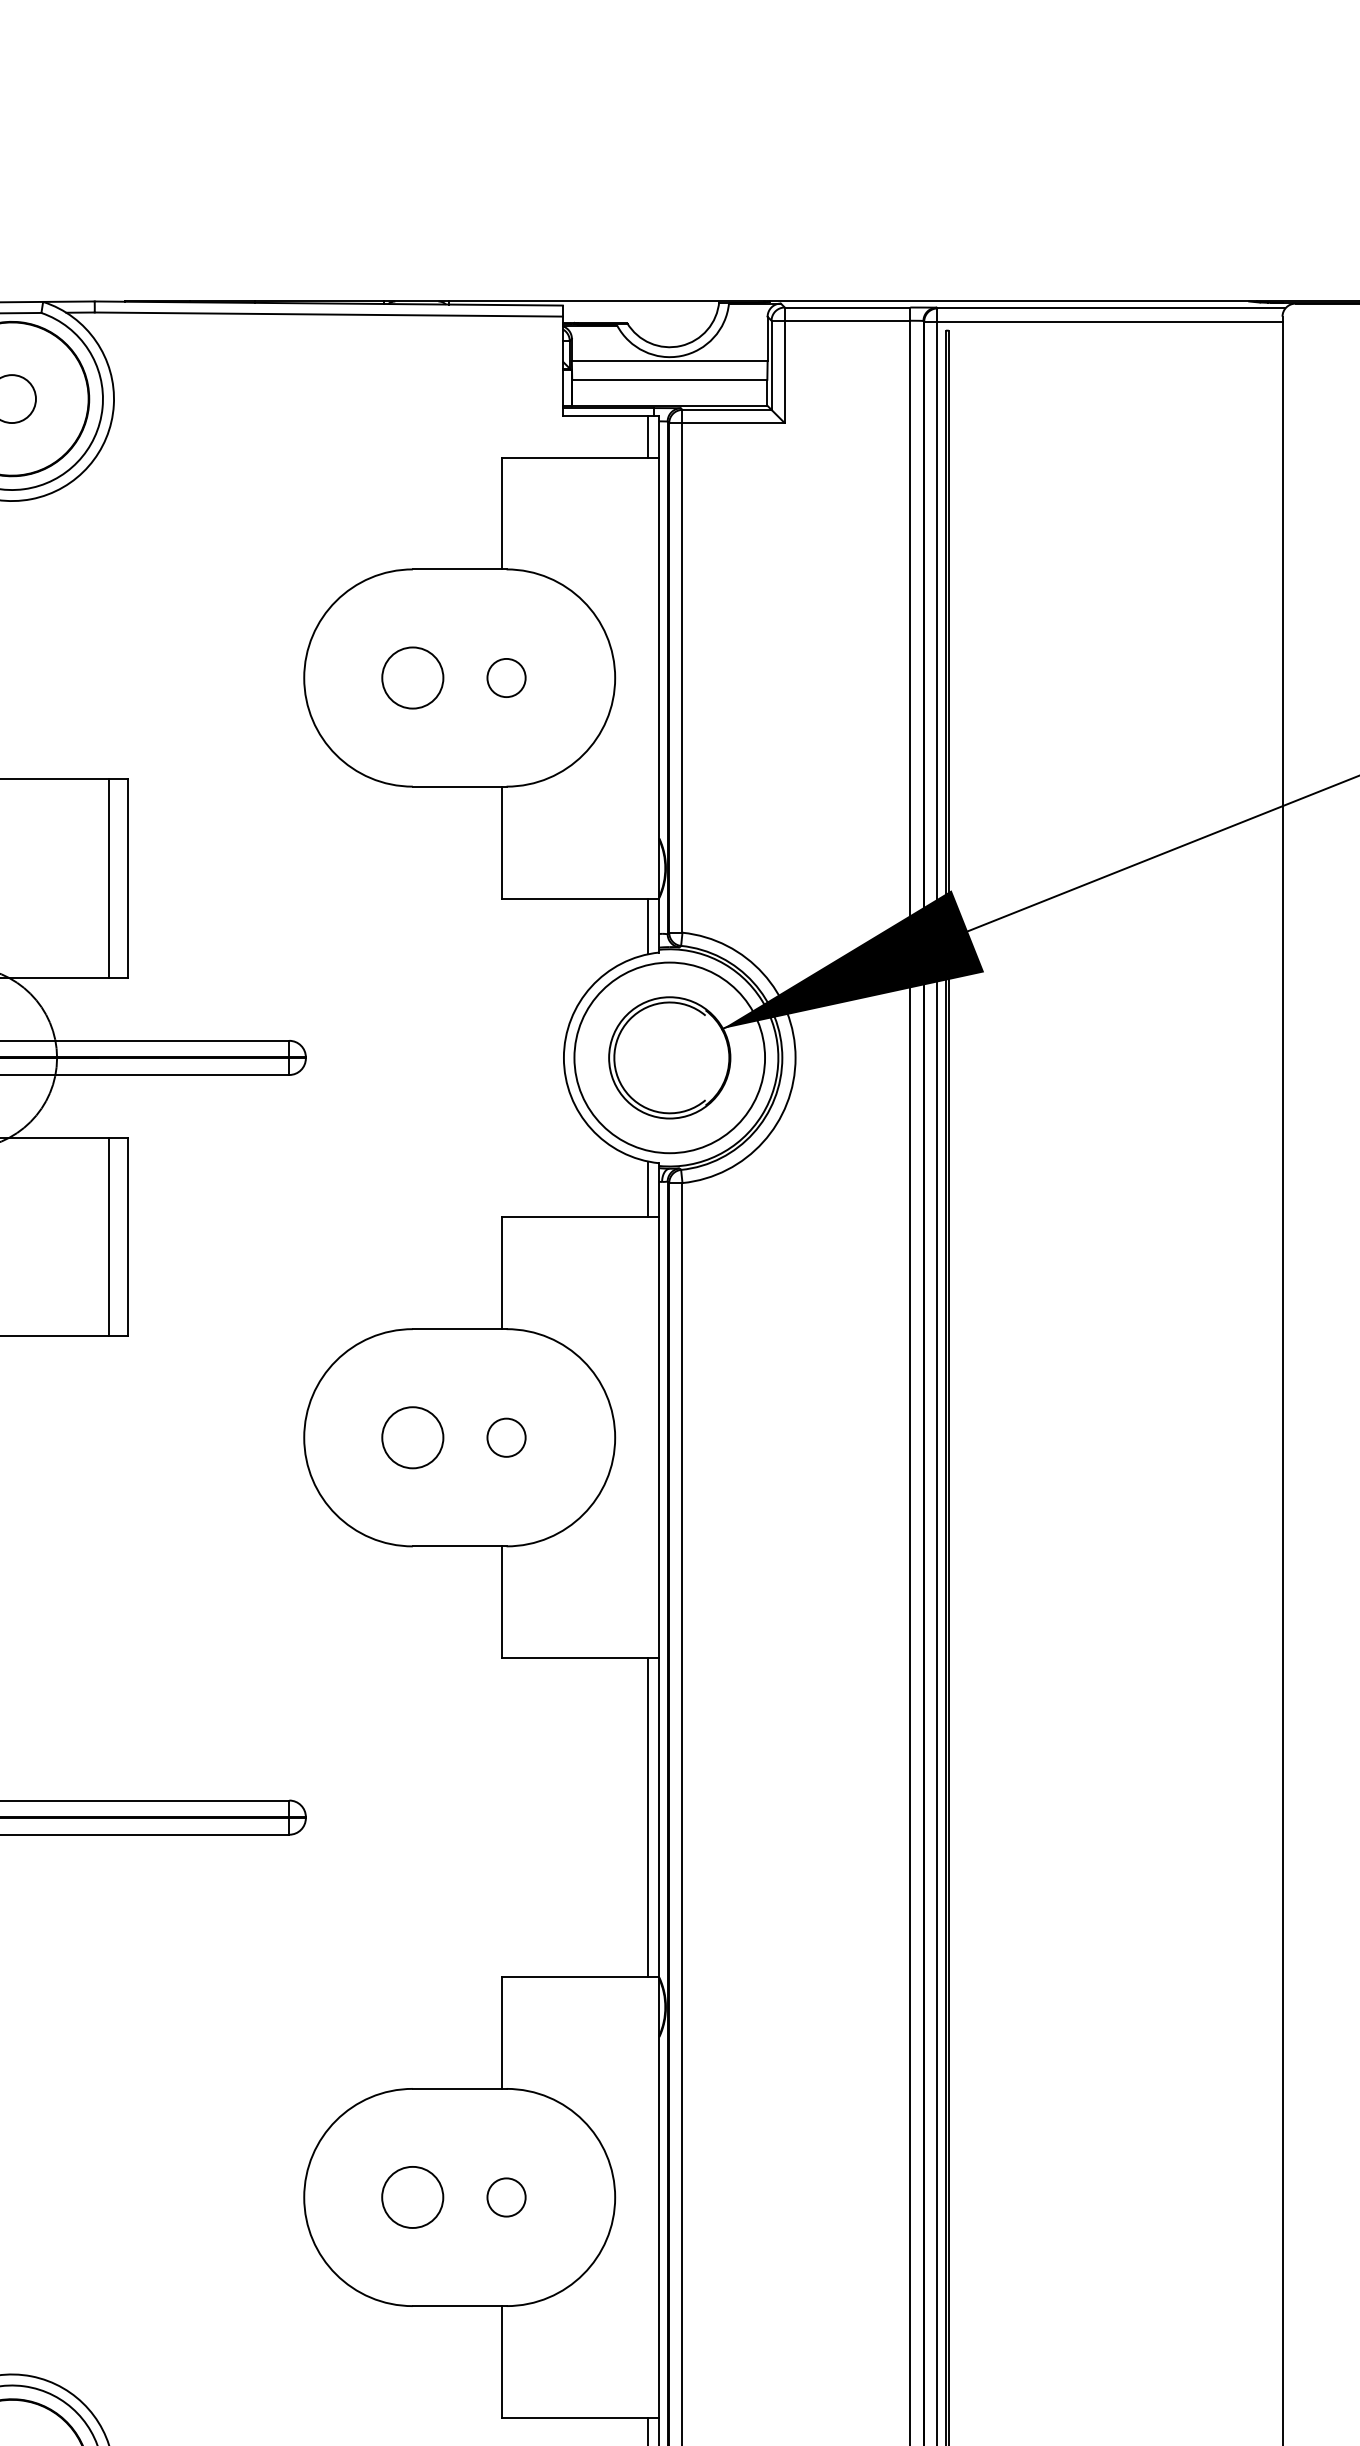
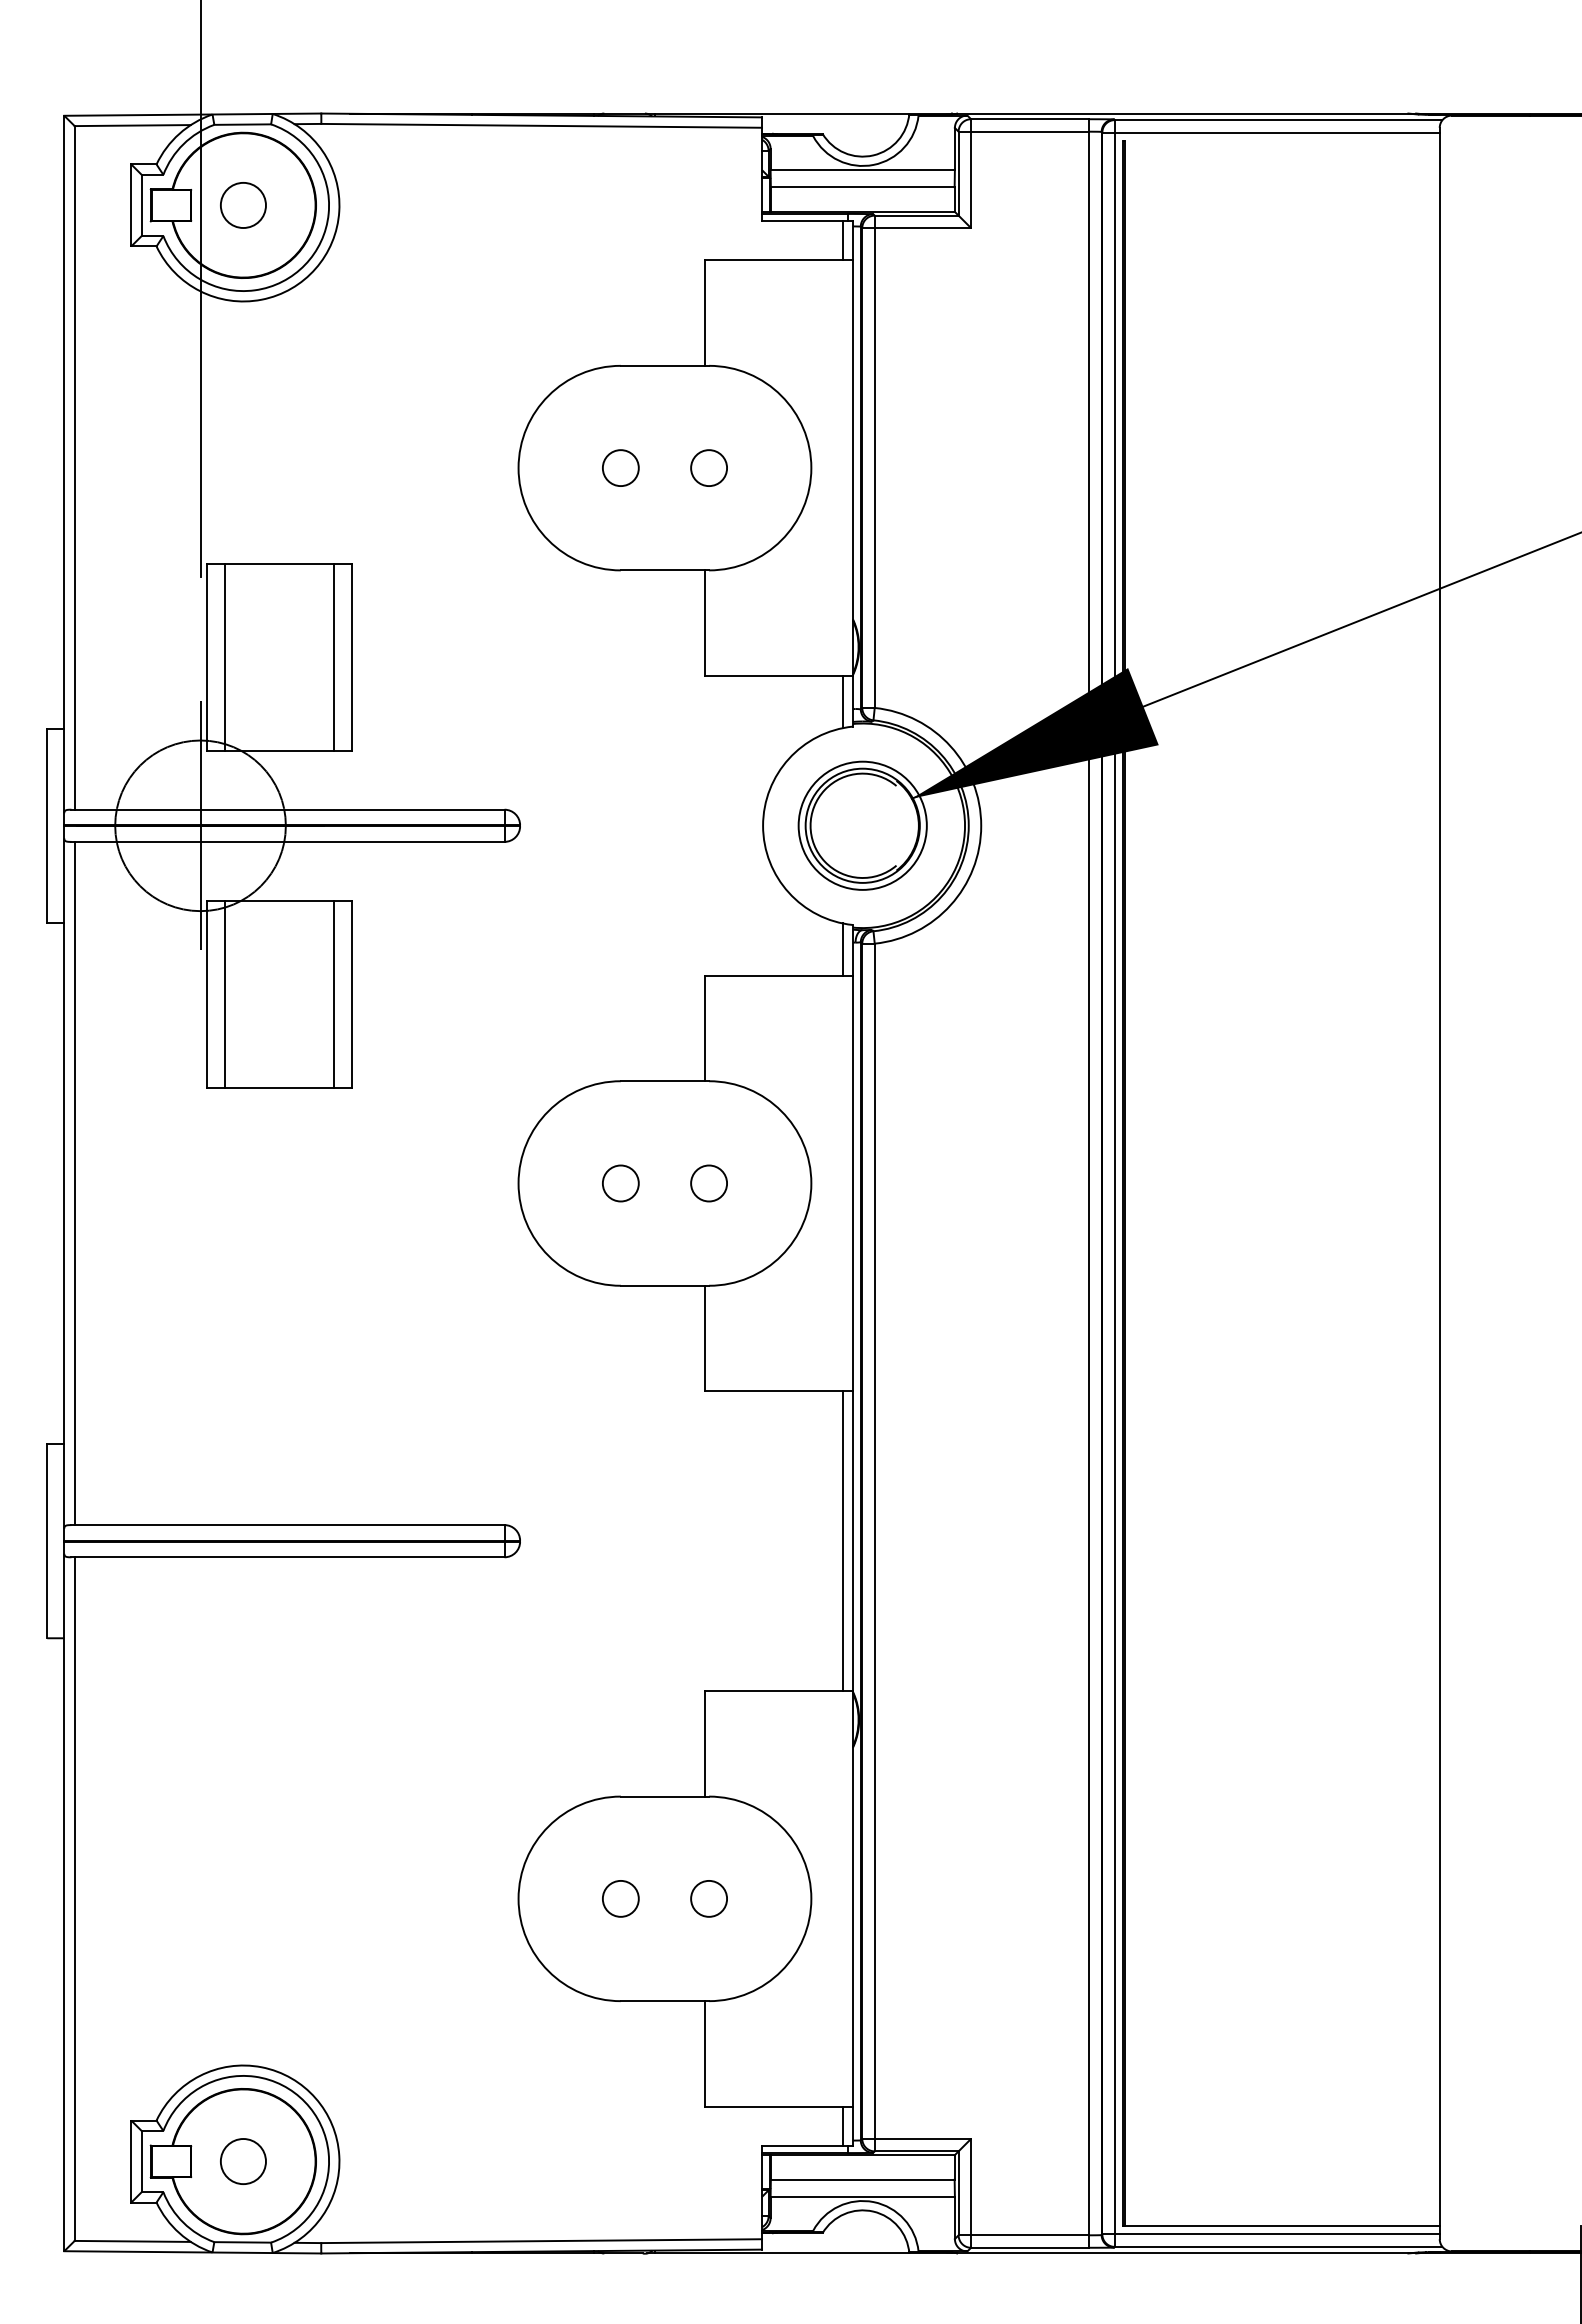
circle: (412, 678) -> (620, 468), size x0.62
circle: (669, 1057) -> (862, 825), size x0.71
circle: (412, 1437) -> (620, 1183), size x0.62
circle: (412, 2197) -> (620, 1898), size x0.62

